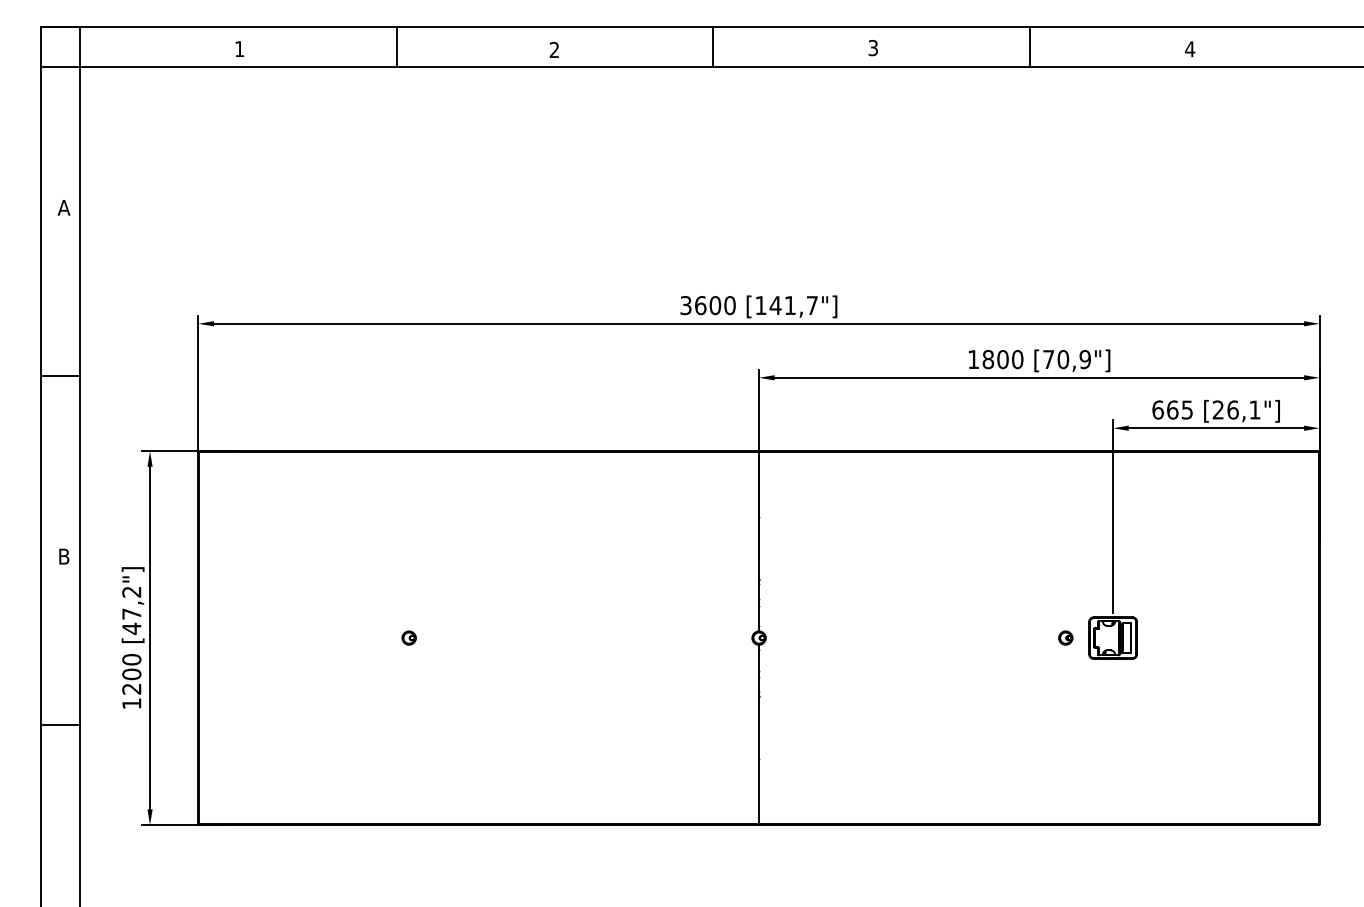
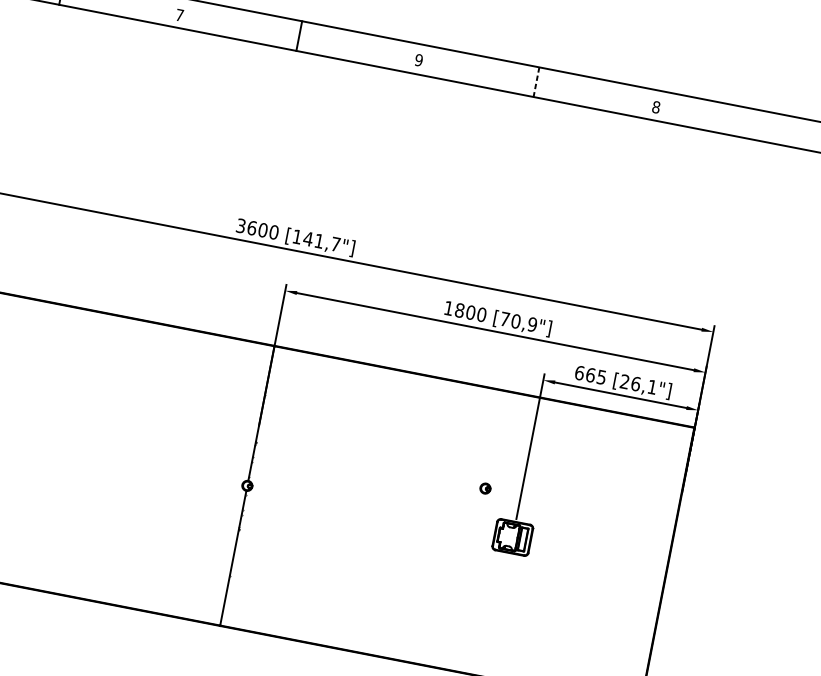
line: (1029, 46) -> (536, 81), solid -> dashed
text: (873, 47) -> (419, 59), 3 -> 9
text: (554, 49) -> (179, 14), 2 -> 7
text: (1190, 49) -> (656, 107), 4 -> 8
part: (1065, 637) -> (485, 488), moved

